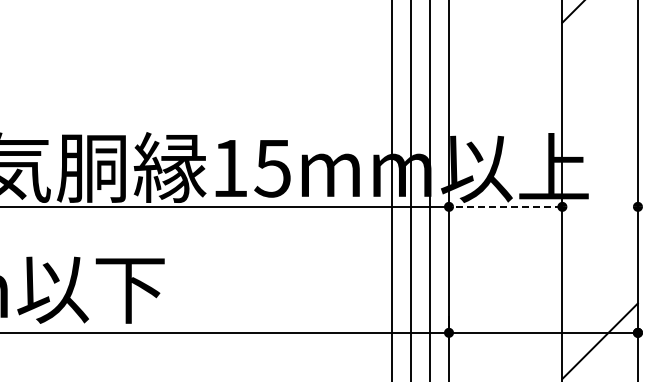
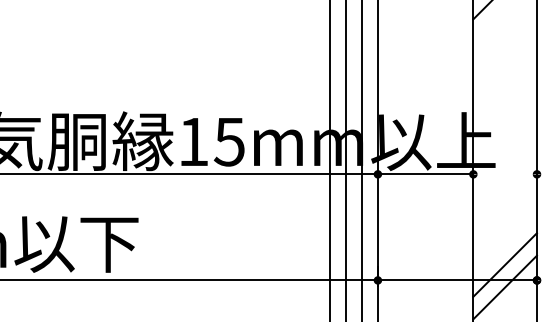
line: (505, 206) -> (425, 174), dashed -> solid
line: (599, 314) -> (504, 264), added

